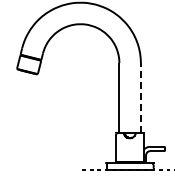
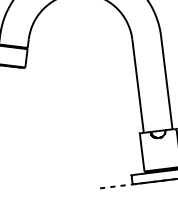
line: (140, 98) -> (166, 83), dashed -> solid

